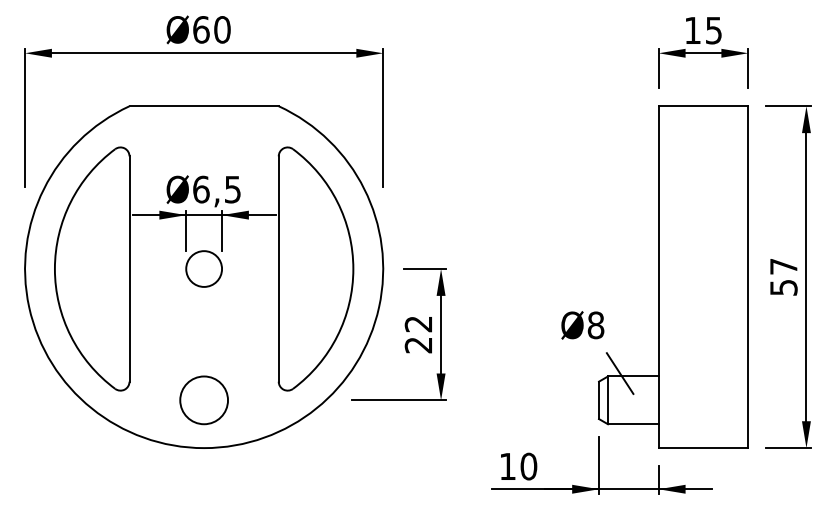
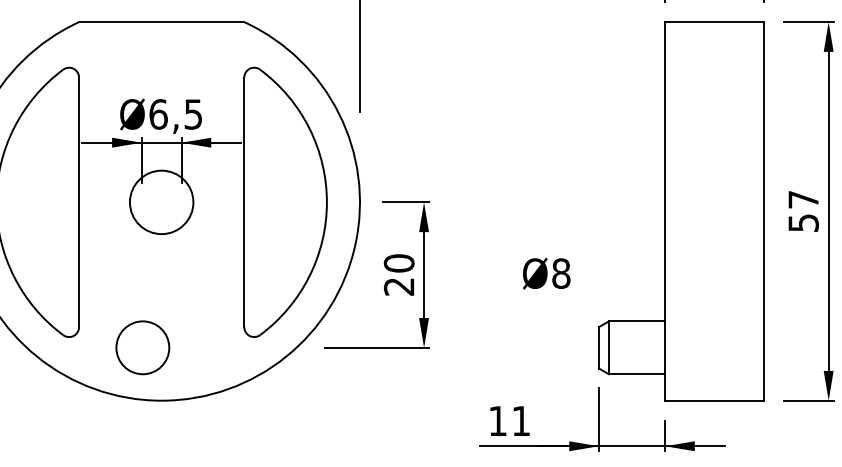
circle: (204, 268) -> (162, 201), size x1.6
text: (418, 323) -> (399, 262), 22 -> 20
text: (582, 325) -> (546, 273), moved
line: (619, 373) -> (621, 318), removed
circle: (203, 400) -> (142, 347), moved
text: (528, 466) -> (520, 421), 10 -> 11

